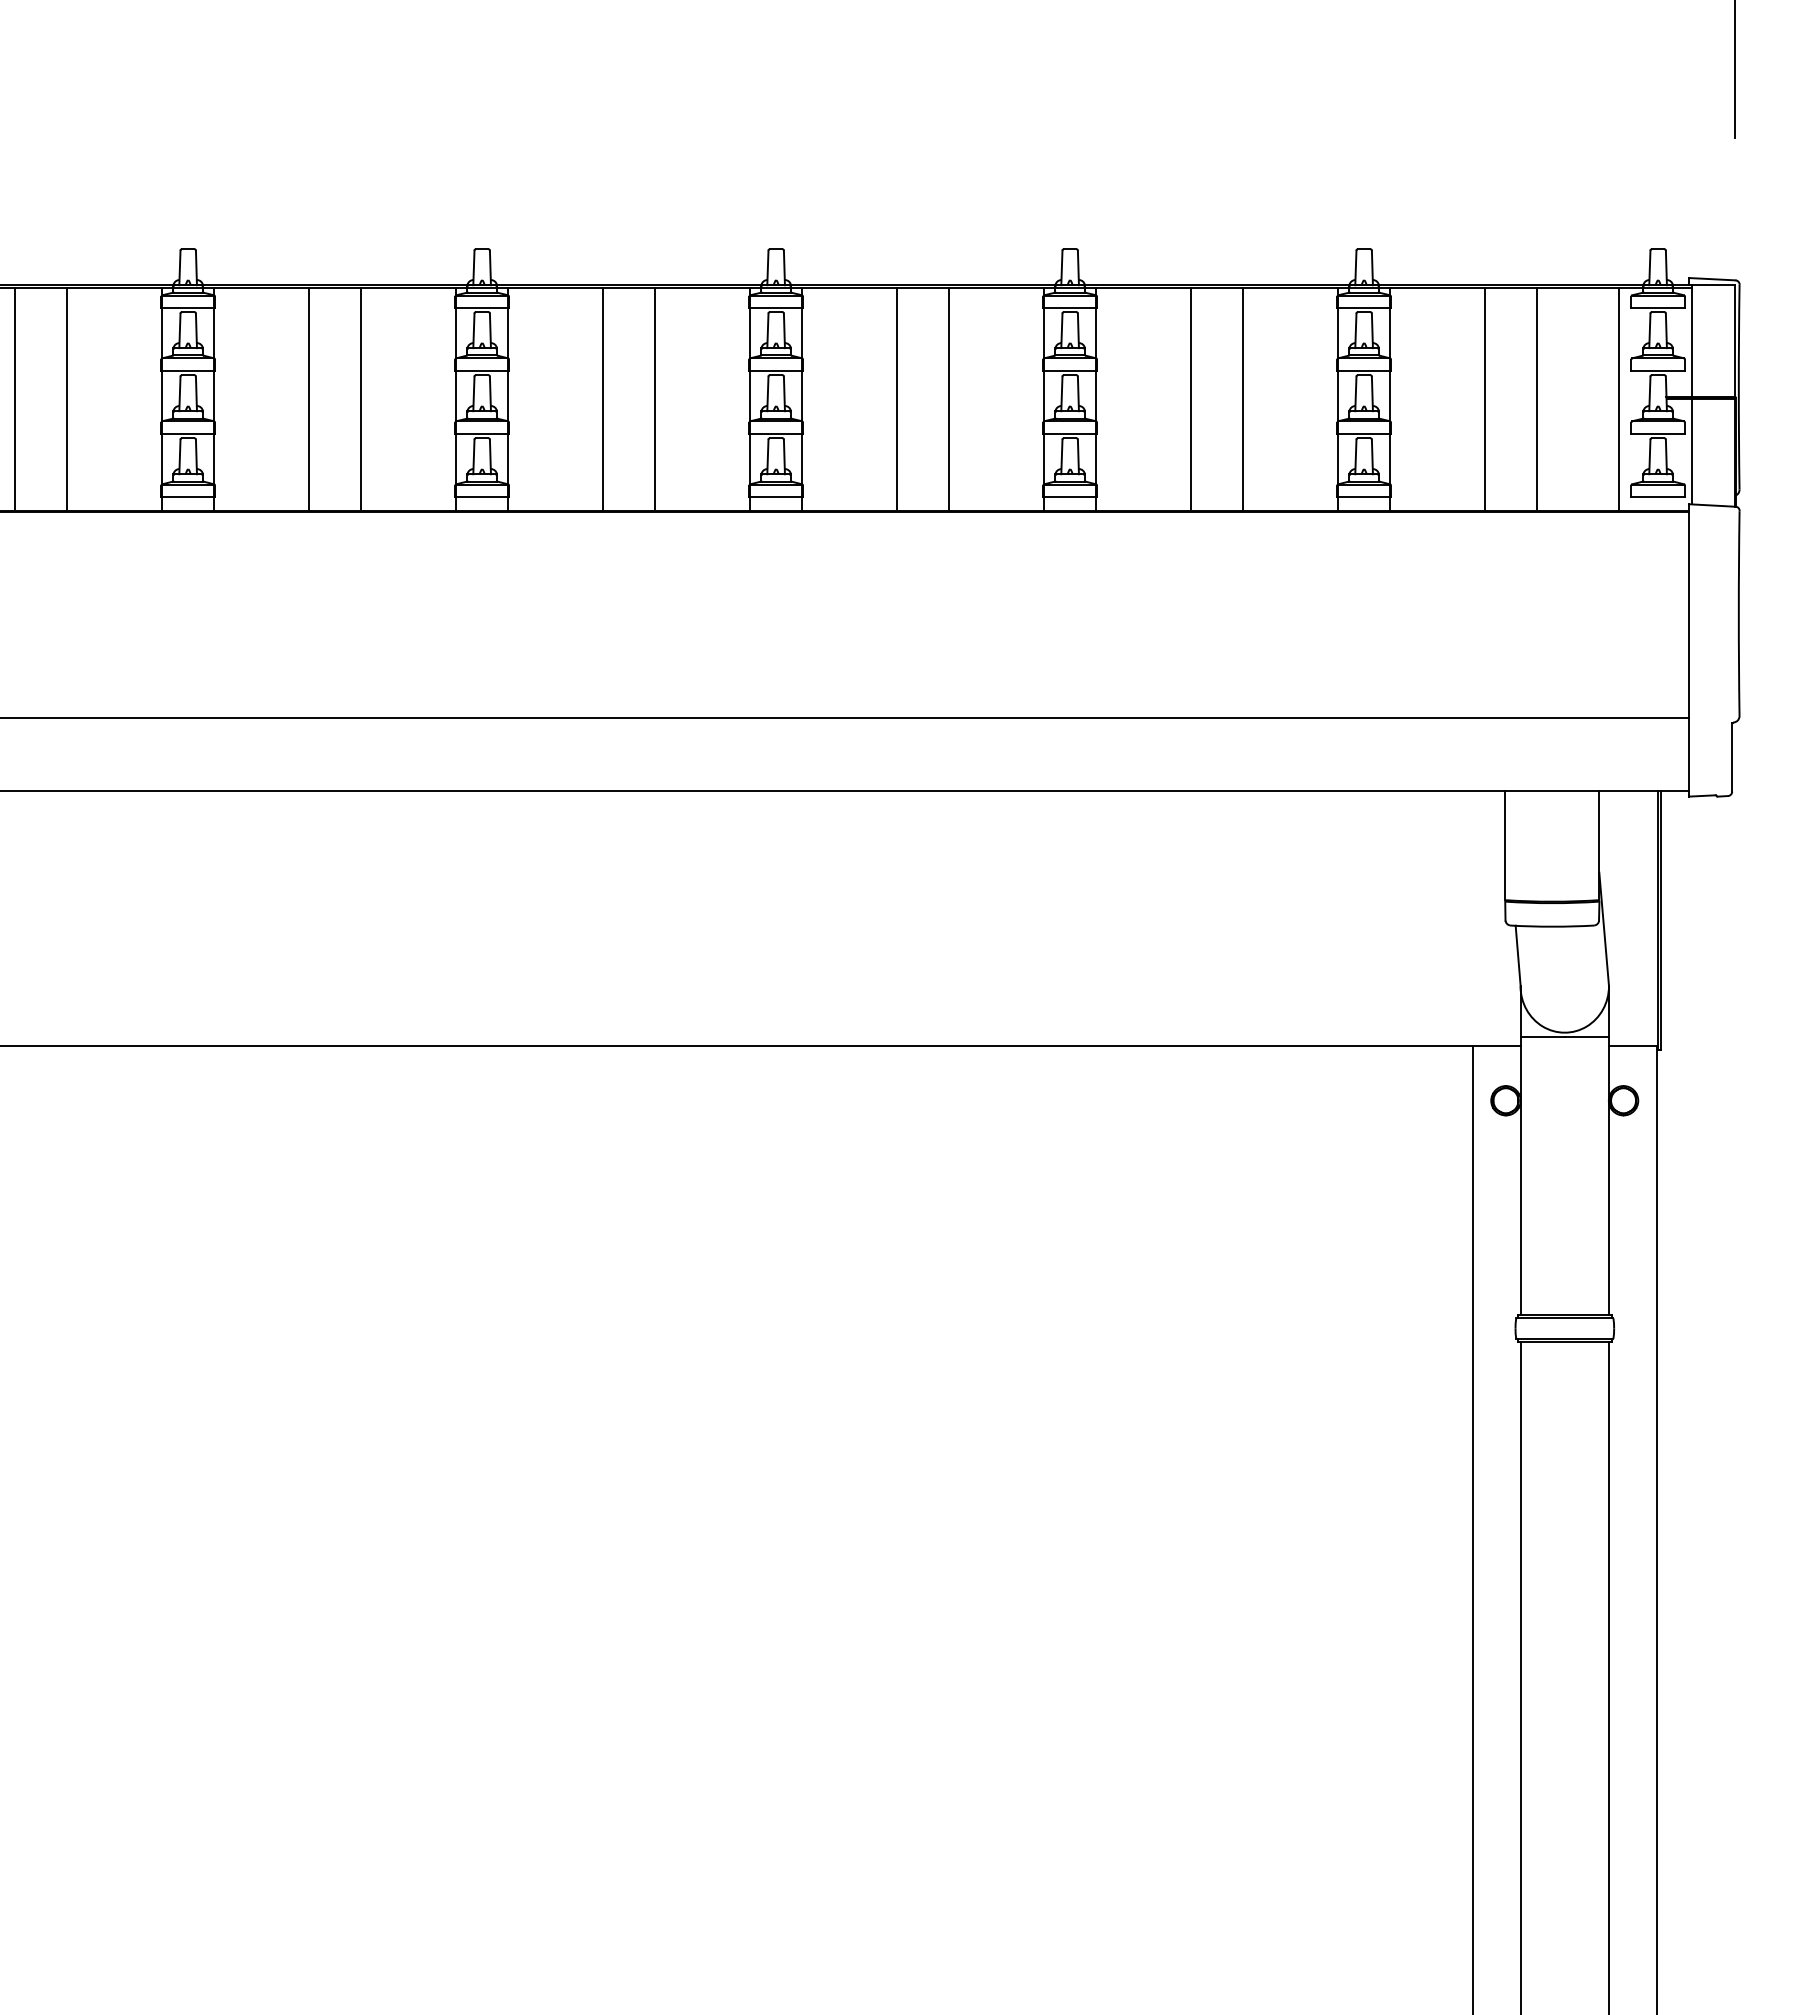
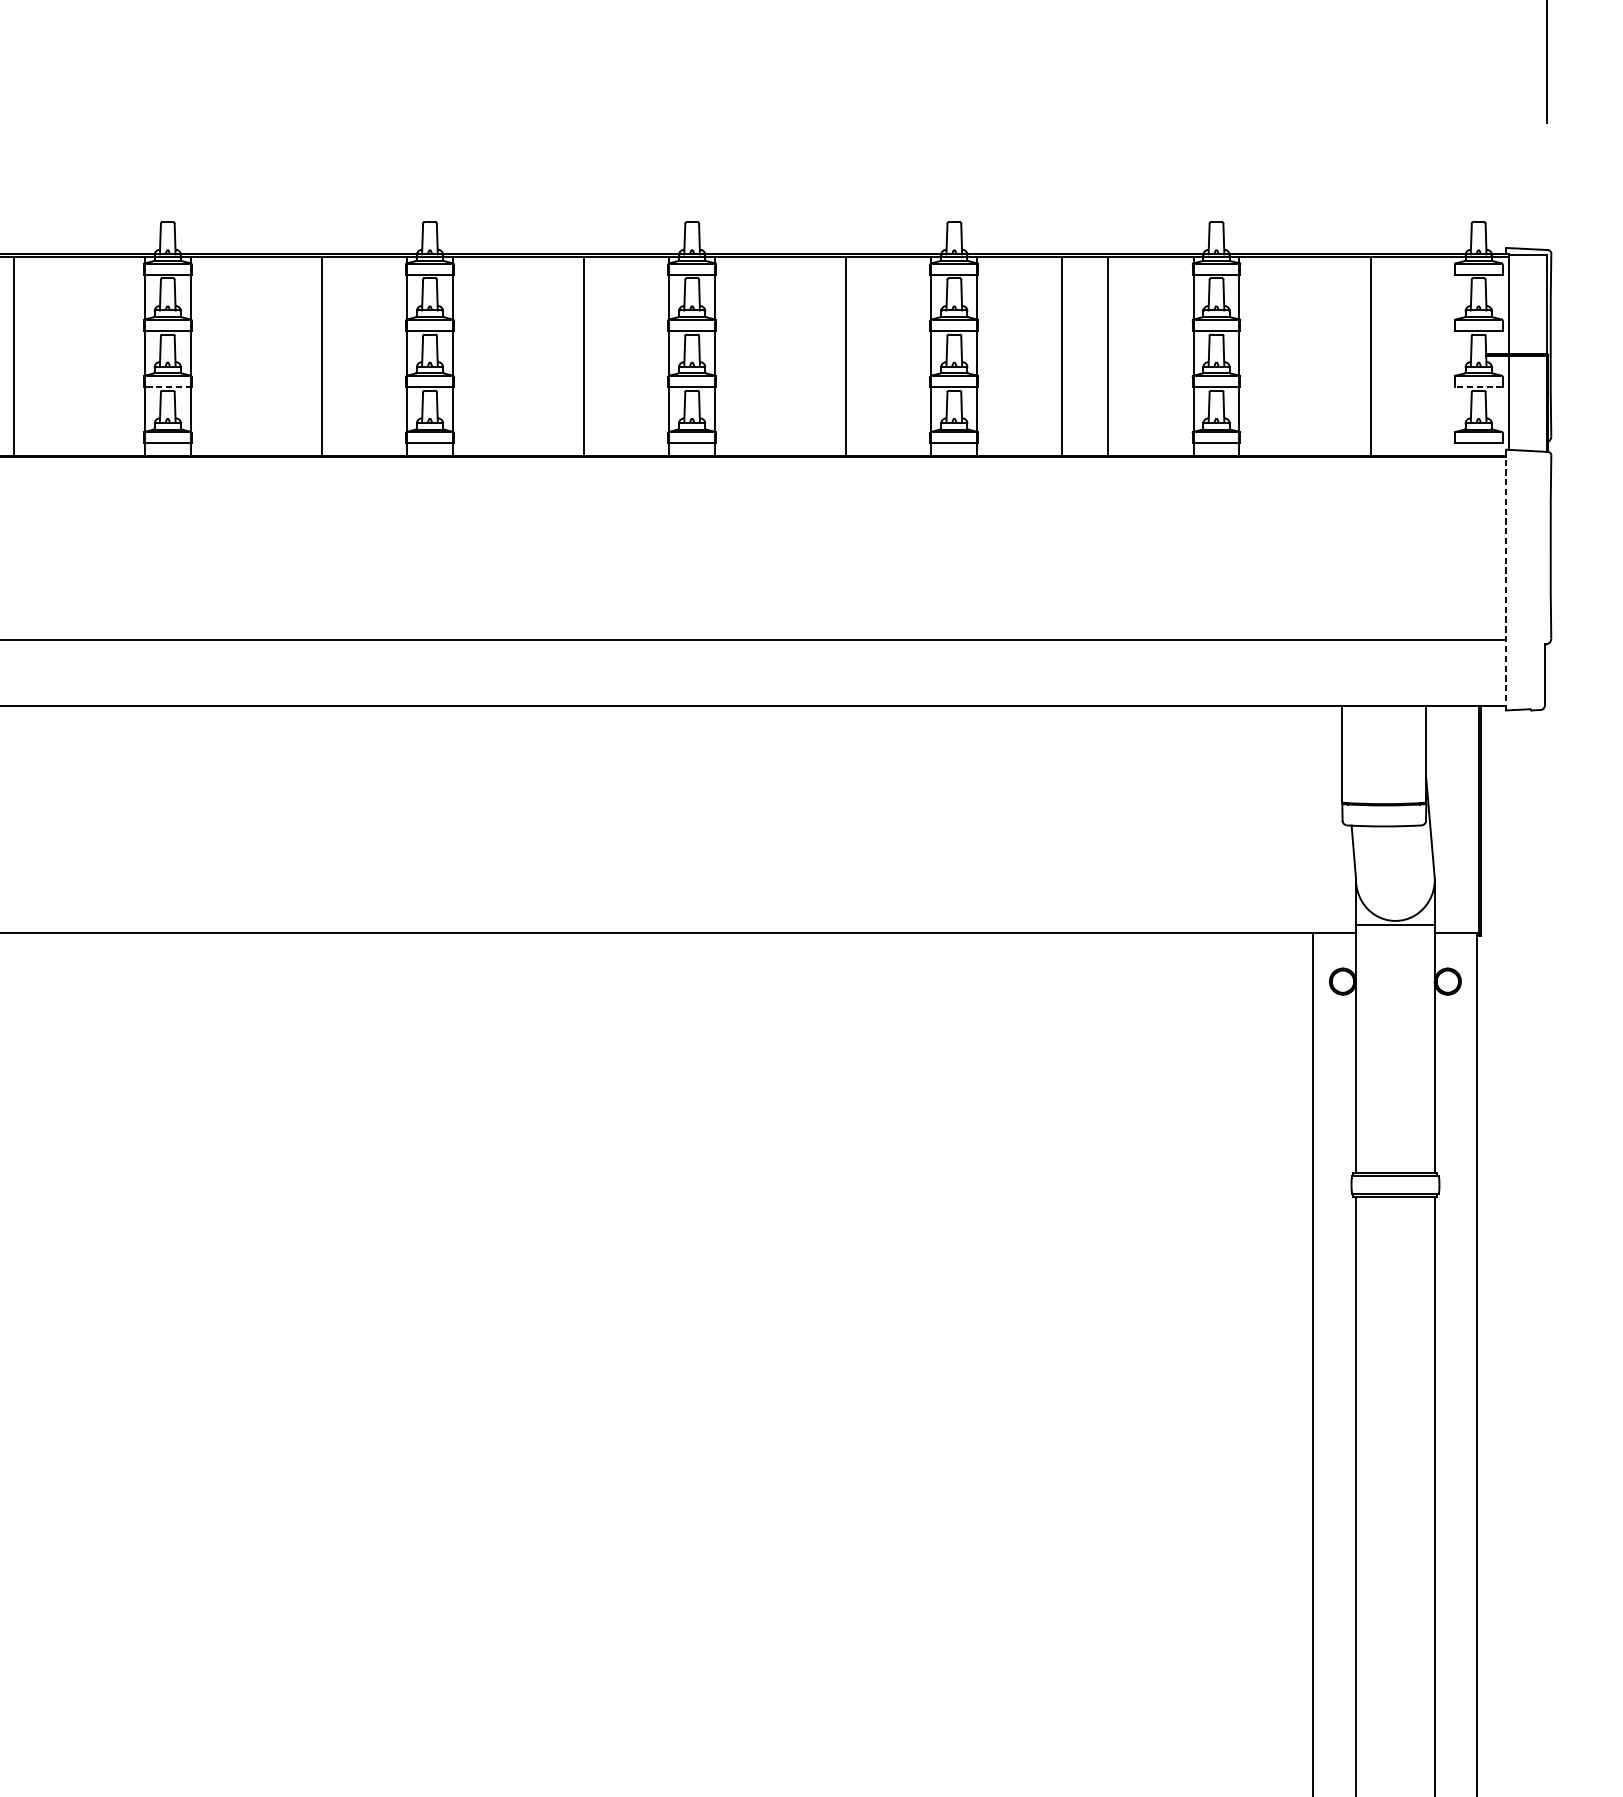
line: (66, 399) -> (59, 356), removed
line: (309, 399) -> (275, 356), removed
line: (603, 399) -> (538, 356), removed
line: (897, 399) -> (800, 356), removed
line: (1485, 399) -> (1324, 356), removed
line: (1619, 399) -> (1444, 356), removed
line: (188, 433) -> (168, 386), solid -> dashed
line: (1658, 433) -> (1479, 386), solid -> dashed
line: (1688, 650) -> (1505, 580), solid -> dashed

